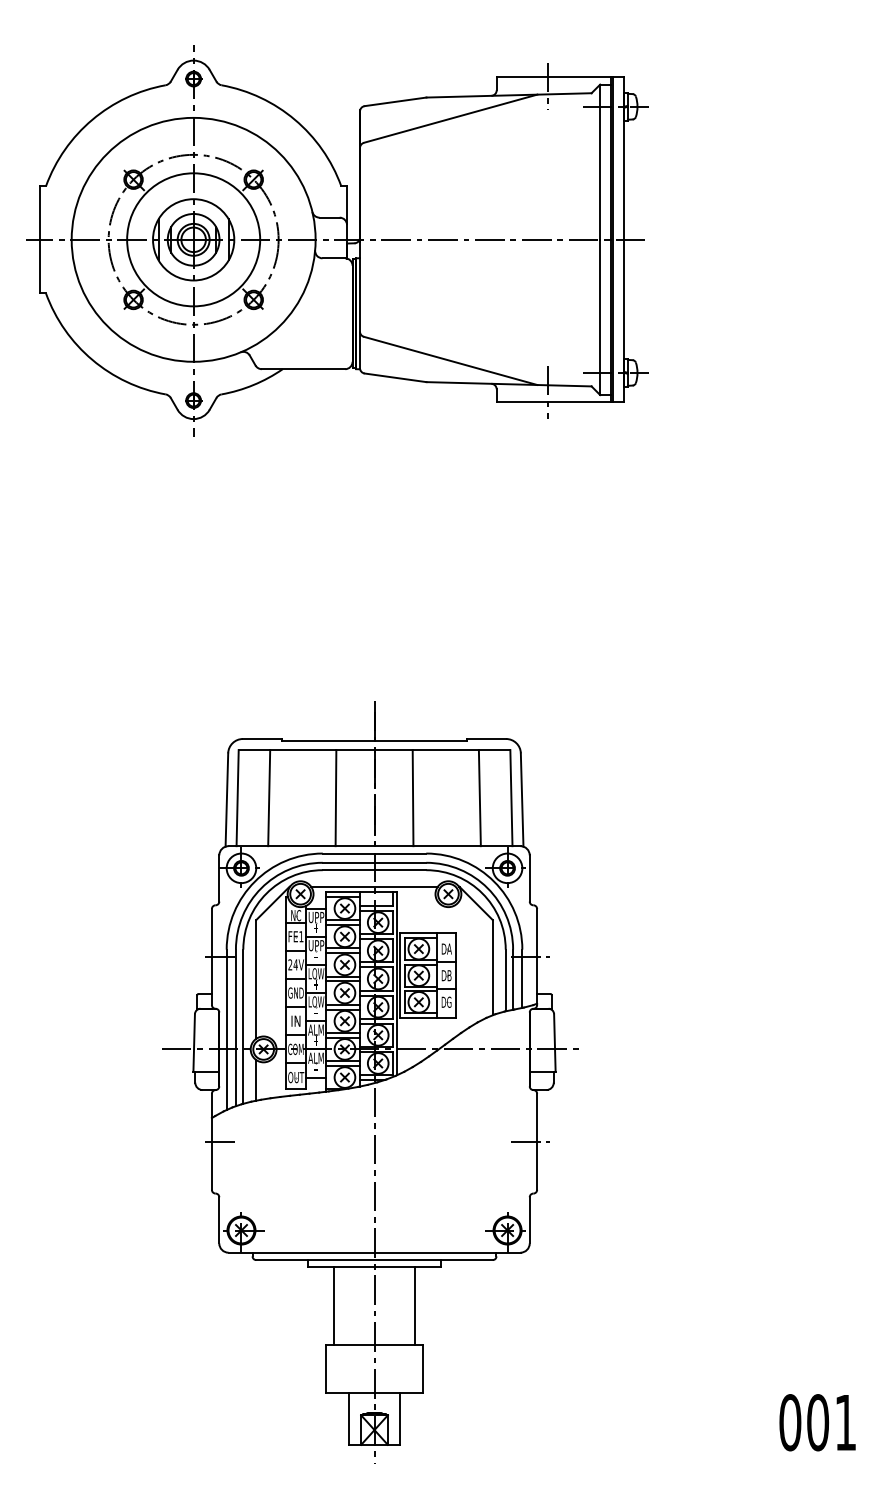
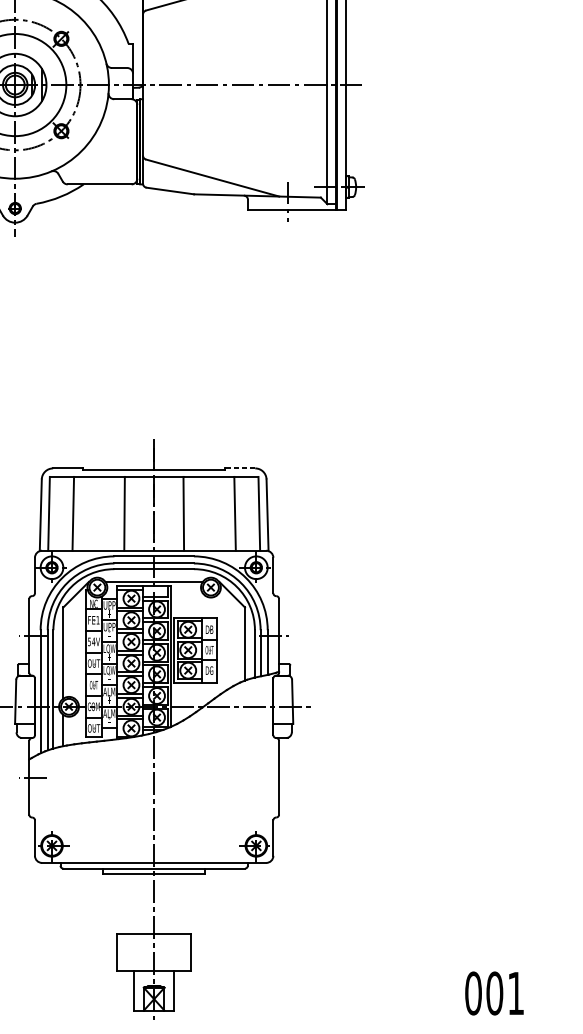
line: (486, 738) -> (240, 468), solid -> dashed
text: (449, 948) -> (211, 629), DA -> DB
text: (290, 964) -> (89, 641), 24V -> 54V
text: (446, 975) -> (209, 650), DB -> OUT
text: (296, 992) -> (94, 663), GND -> OUT
text: (295, 1020) -> (93, 684), IN -> OUT
line: (530, 1141) -> (273, 777), removed
line: (333, 1306) -> (122, 904), removed
line: (415, 1306) -> (185, 904), removed

